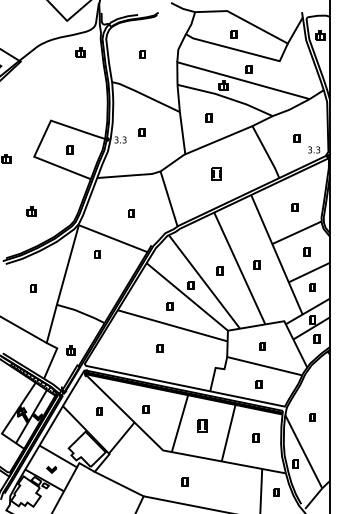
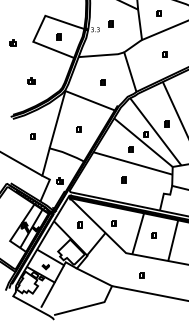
part: (216, 174) -> (164, 54), size x0.62
part: (97, 254) -> (78, 129), moved
part: (202, 425) -> (154, 235), size x0.62

